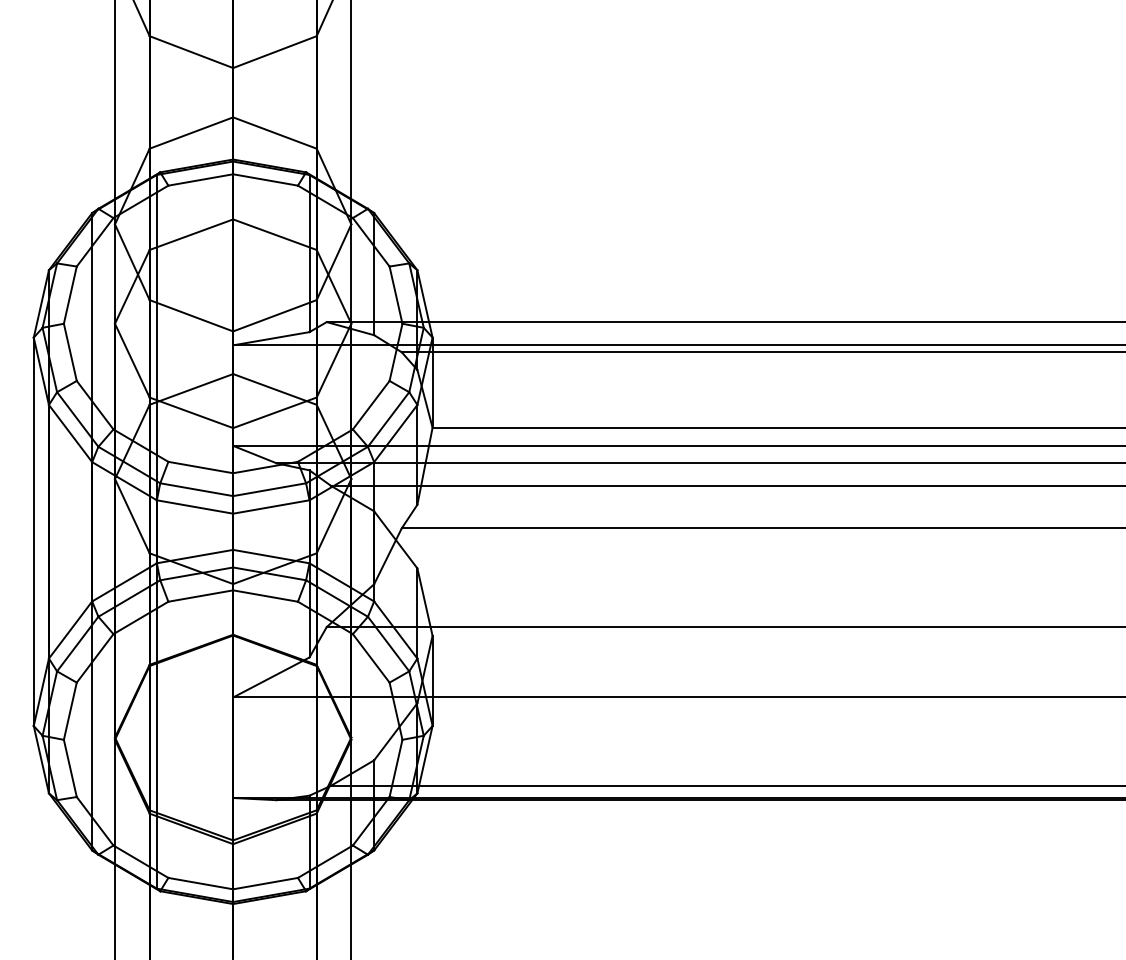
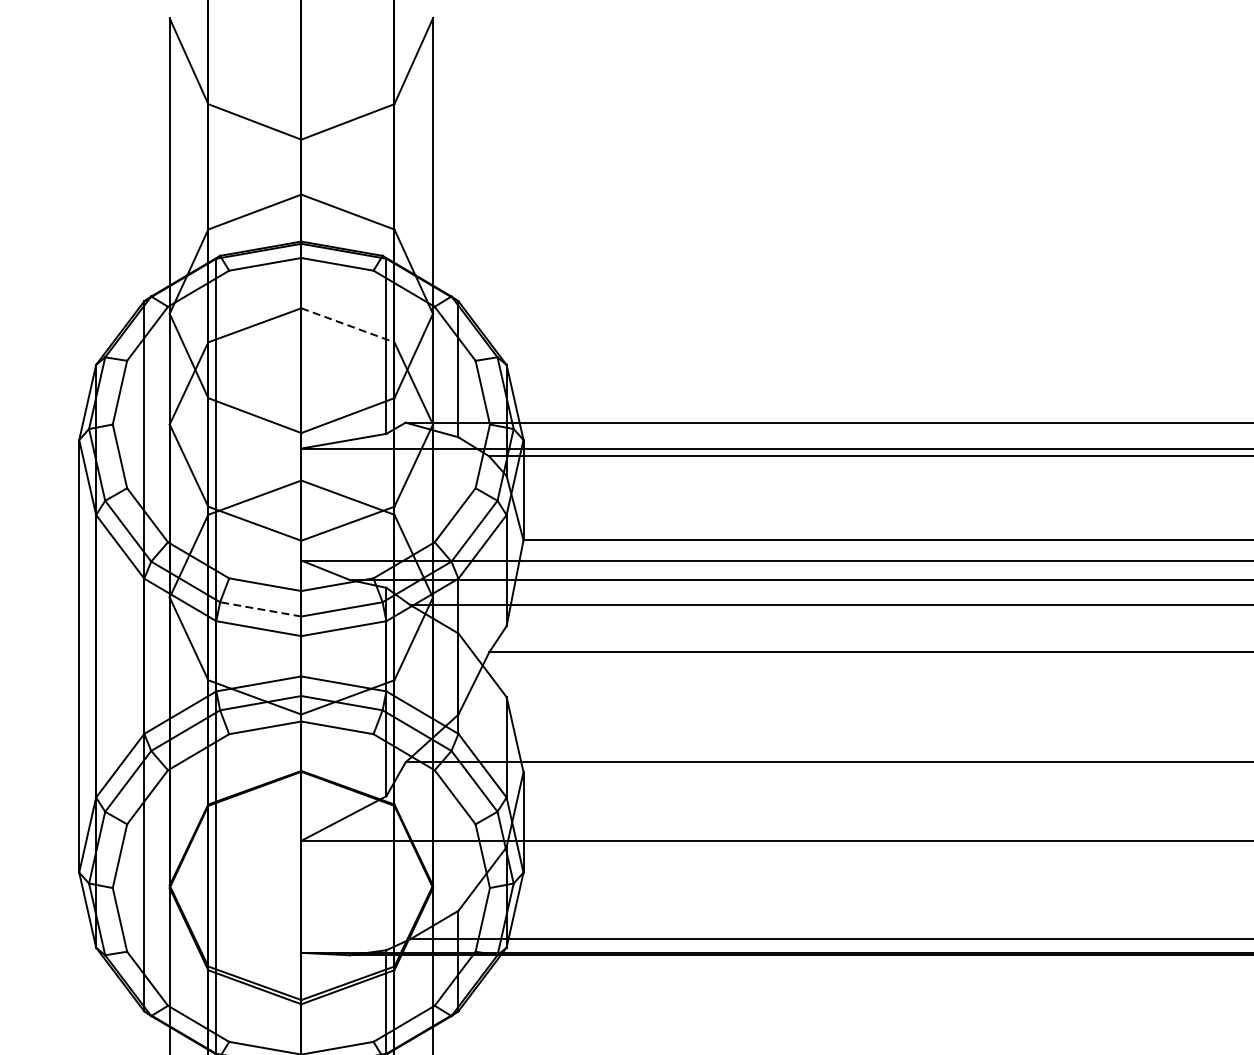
line: (275, 234) -> (348, 325), solid -> dashed
line: (196, 489) -> (260, 609), solid -> dashed

